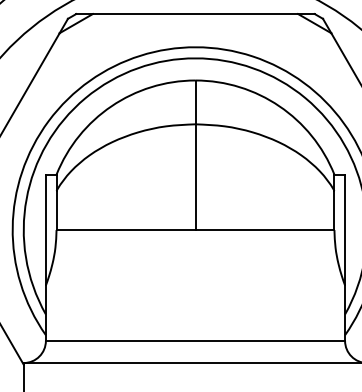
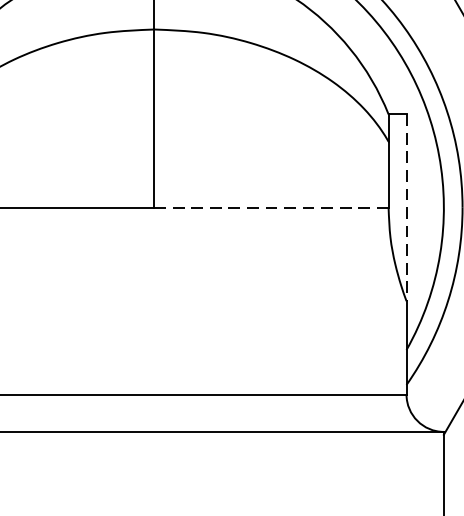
line: (264, 230) -> (270, 208), solid -> dashed
line: (345, 230) -> (407, 208), solid -> dashed

